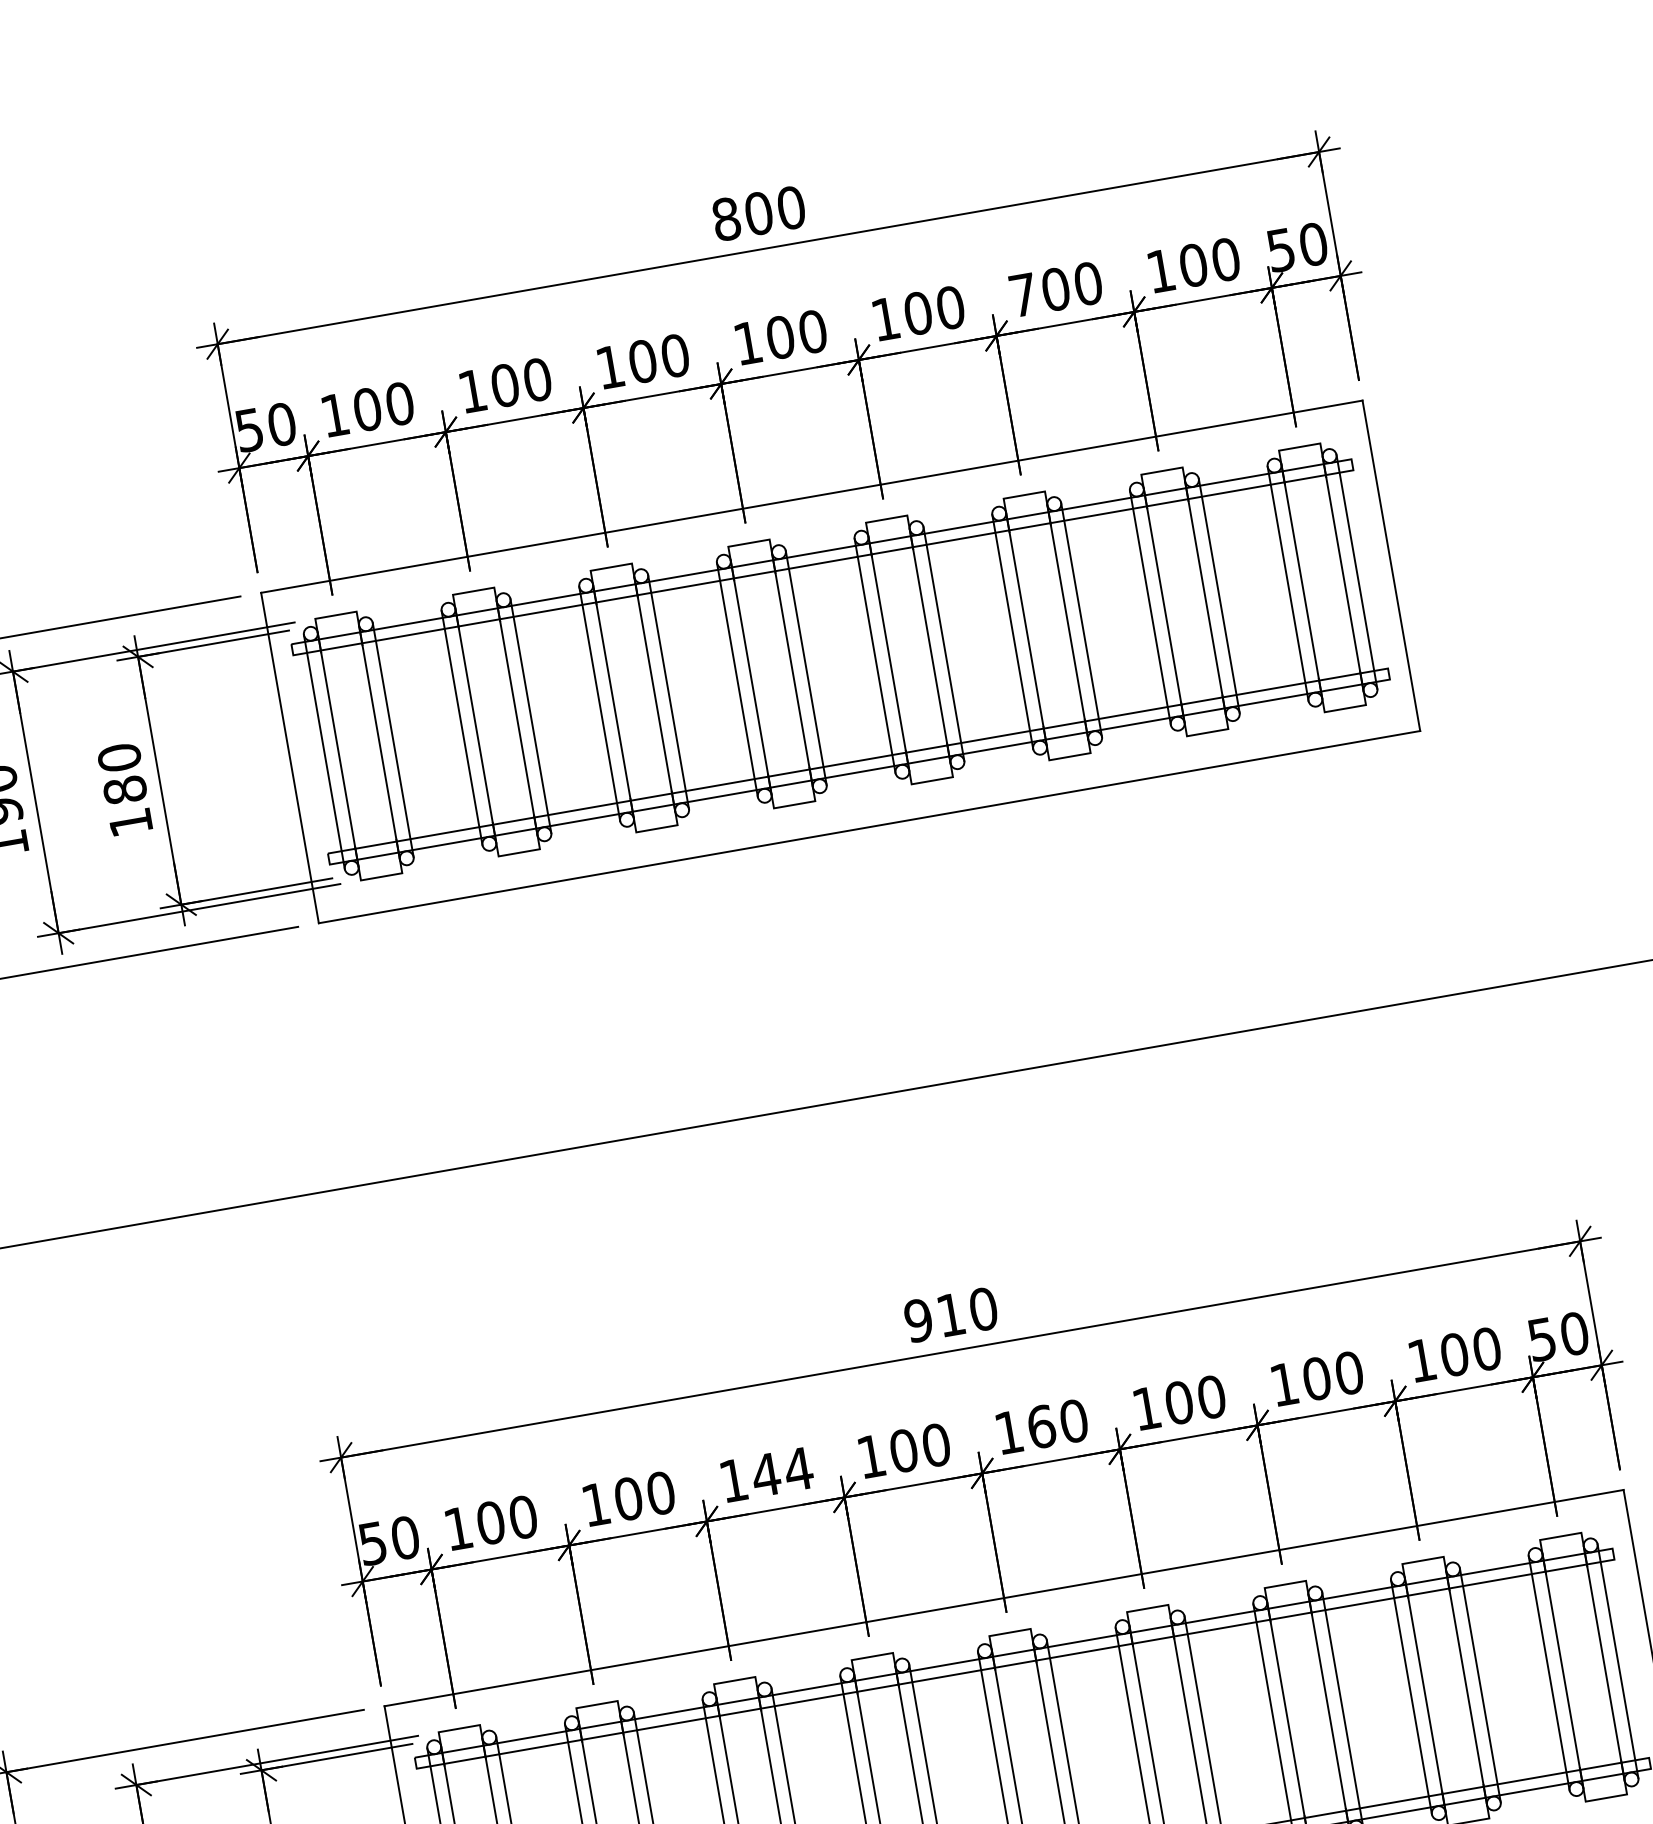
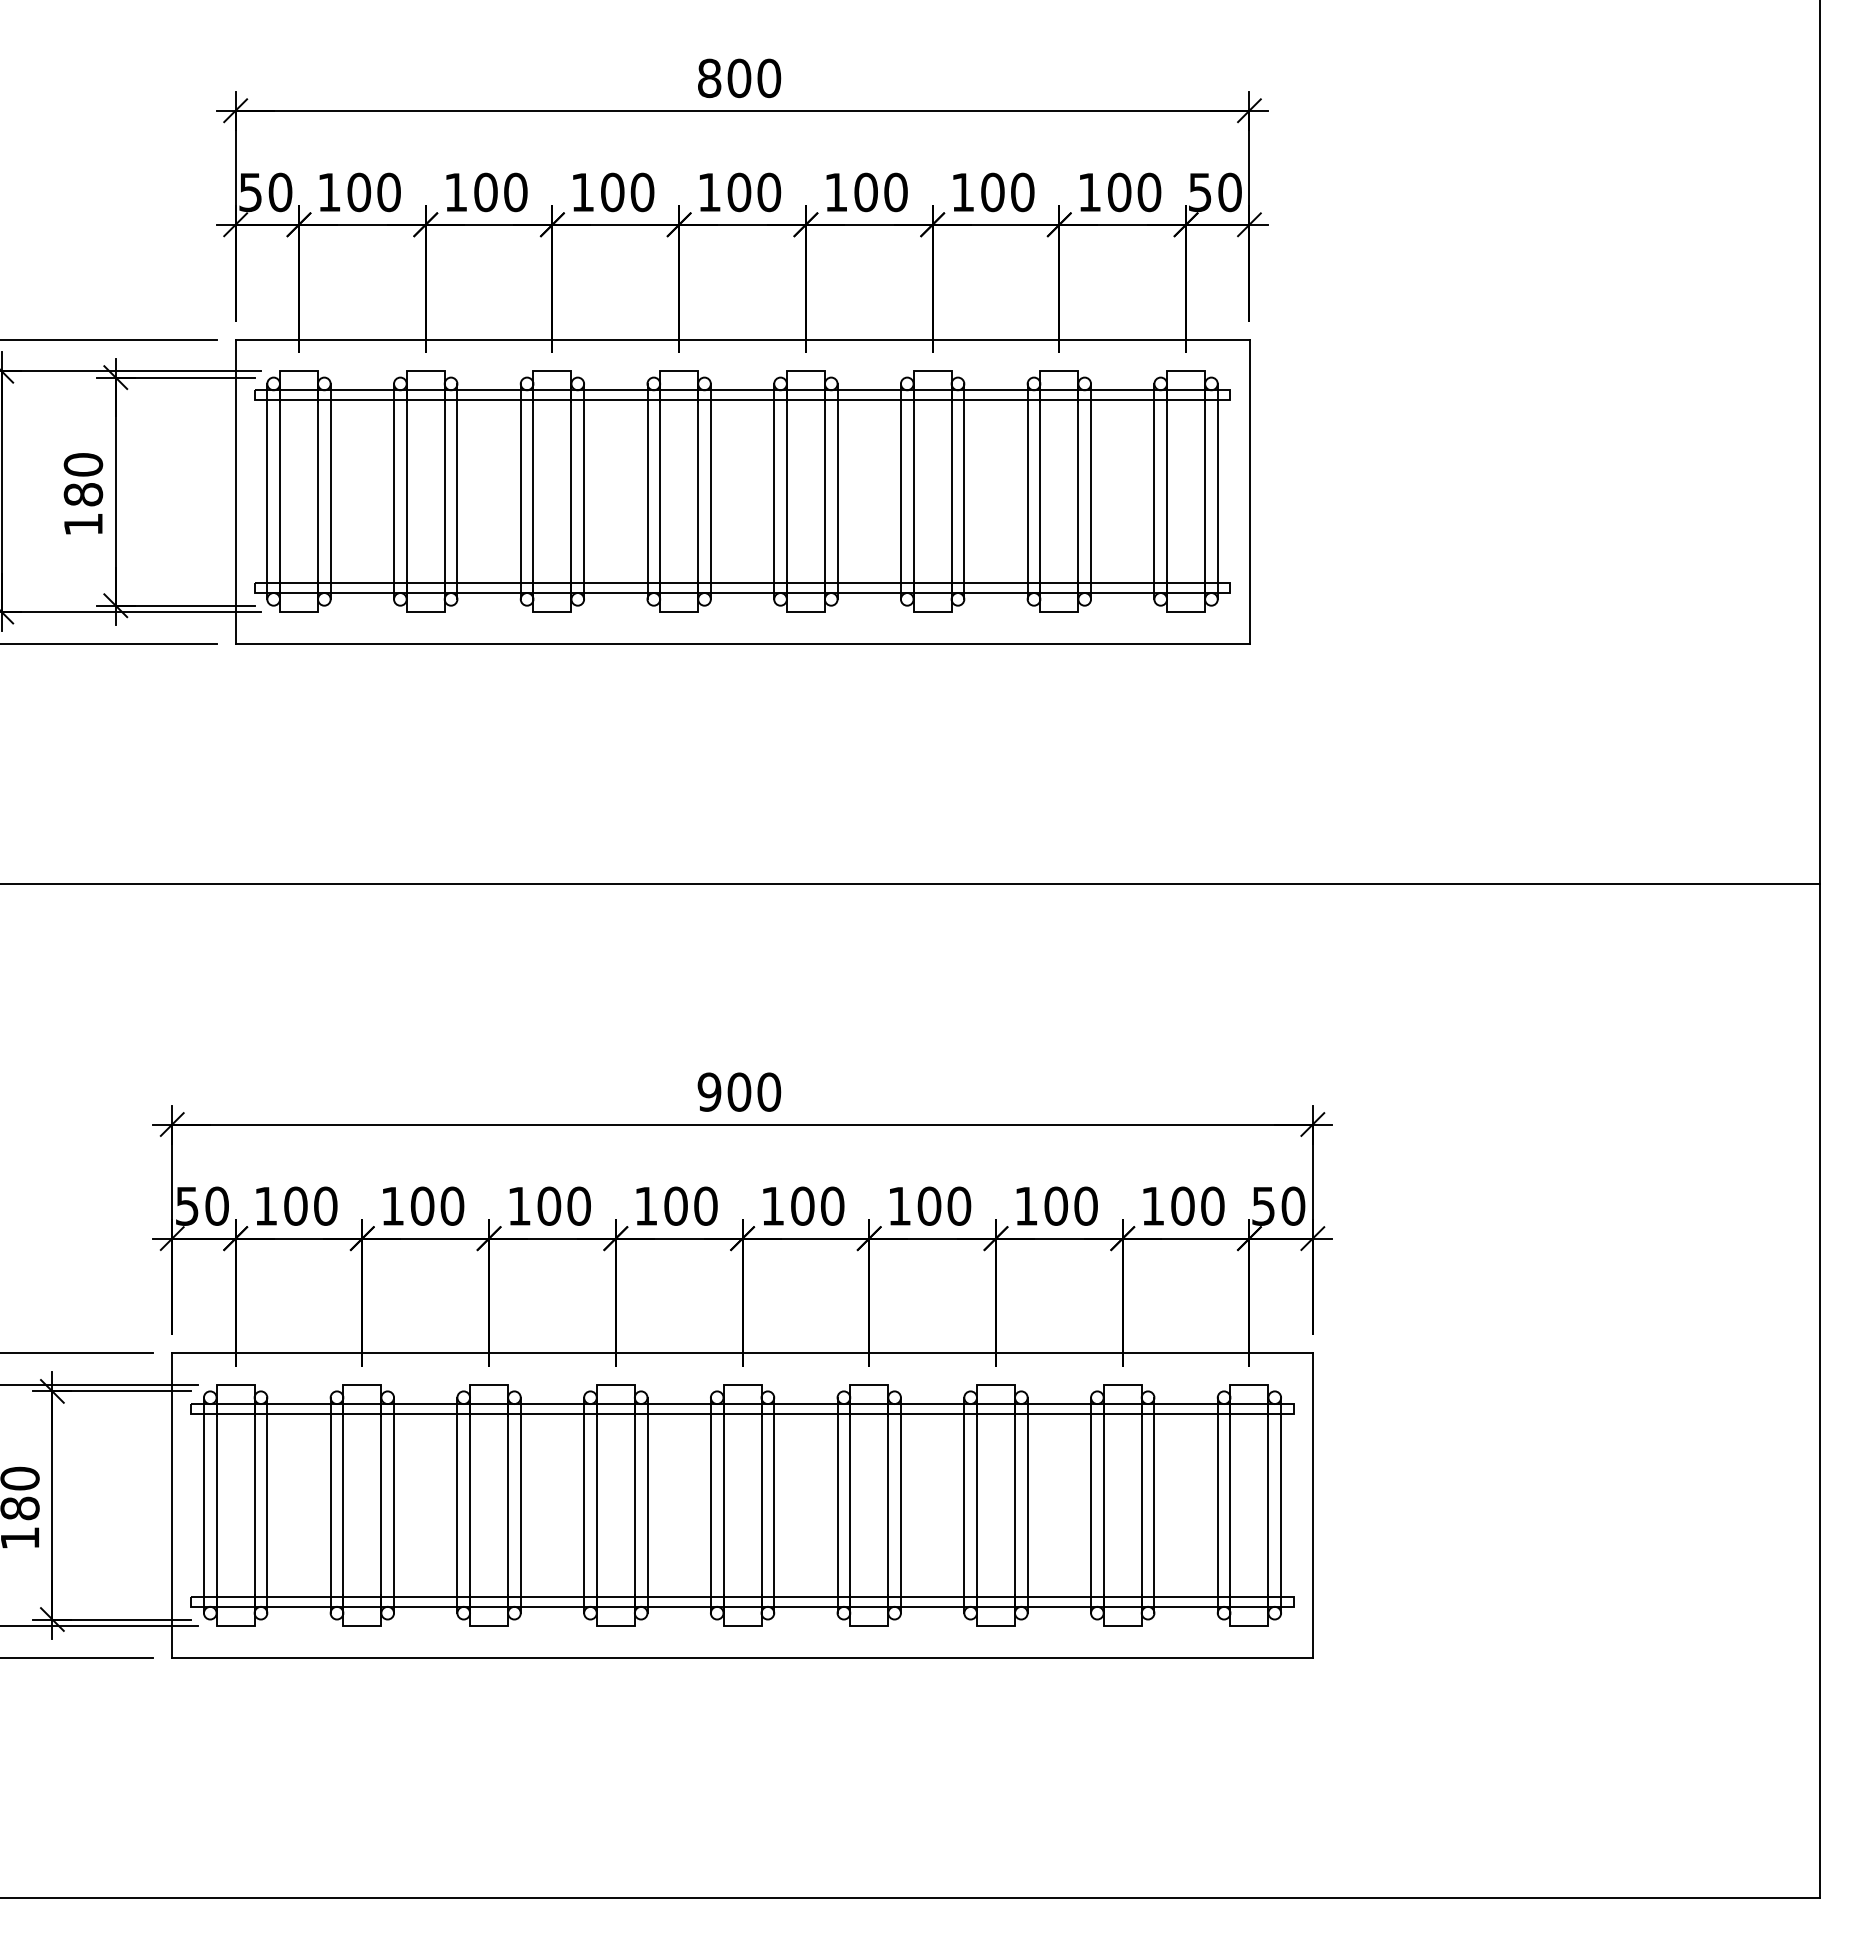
text: (1022, 295) -> (962, 192), 700 -> 100
text: (951, 1314) -> (739, 1091), 910 -> 900
text: (1041, 1426) -> (802, 1205), 160 -> 100
text: (781, 1471) -> (563, 1205), 144 -> 100

